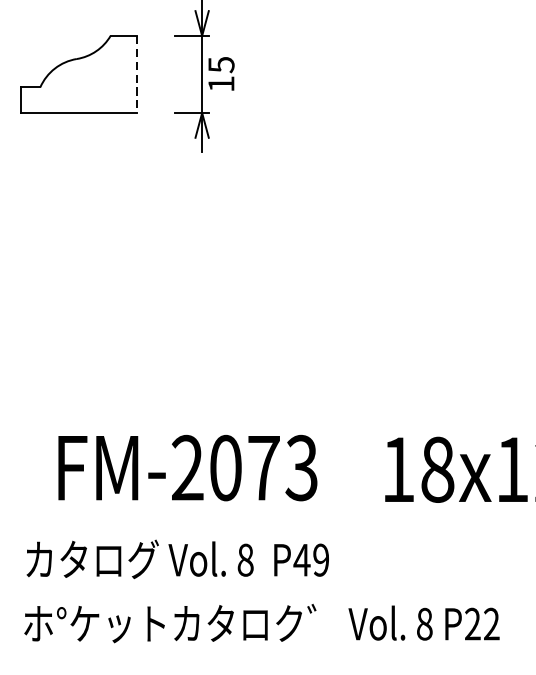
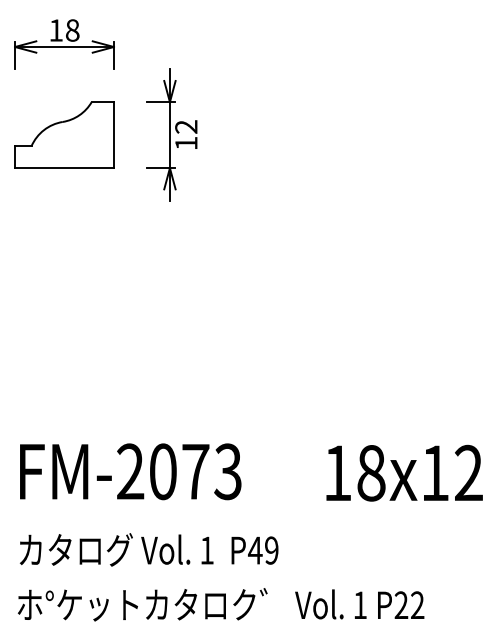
text: (221, 65) -> (186, 127), 15 -> 12
line: (136, 74) -> (113, 135), dashed -> solid
text: (187, 467) -> (130, 471), moved
text: (244, 560) -> (206, 550), 8 -> 1
text: (424, 624) -> (360, 605), 8 -> 1

